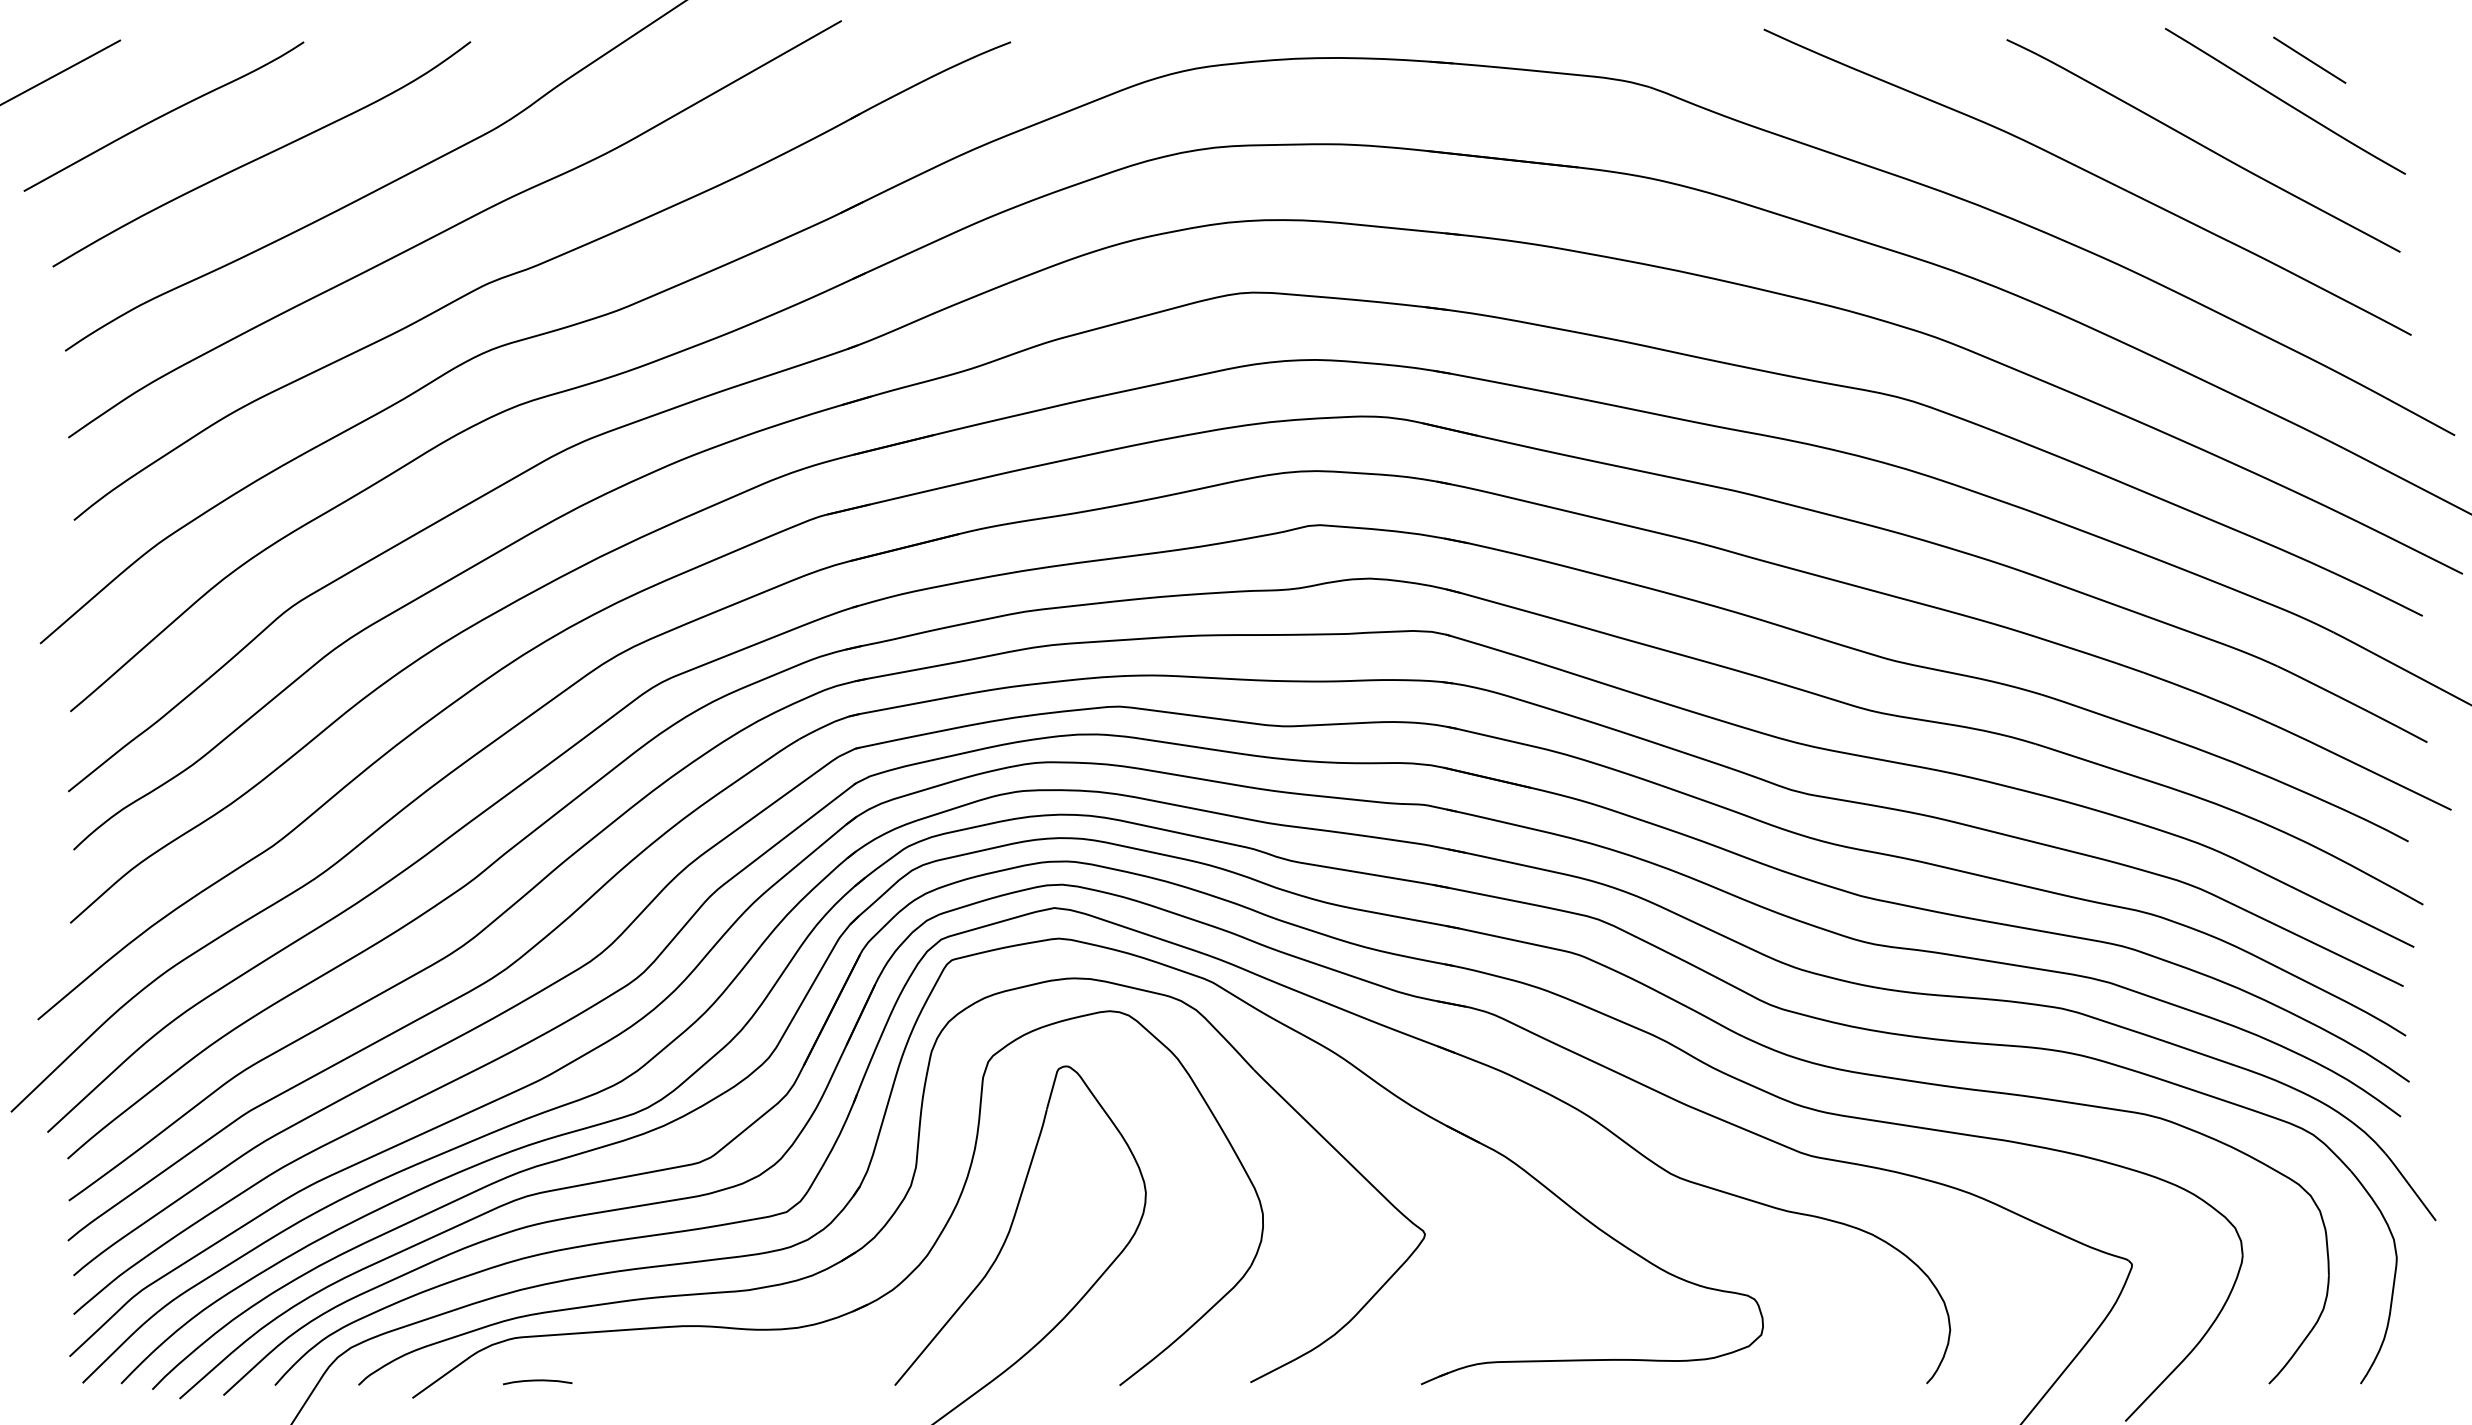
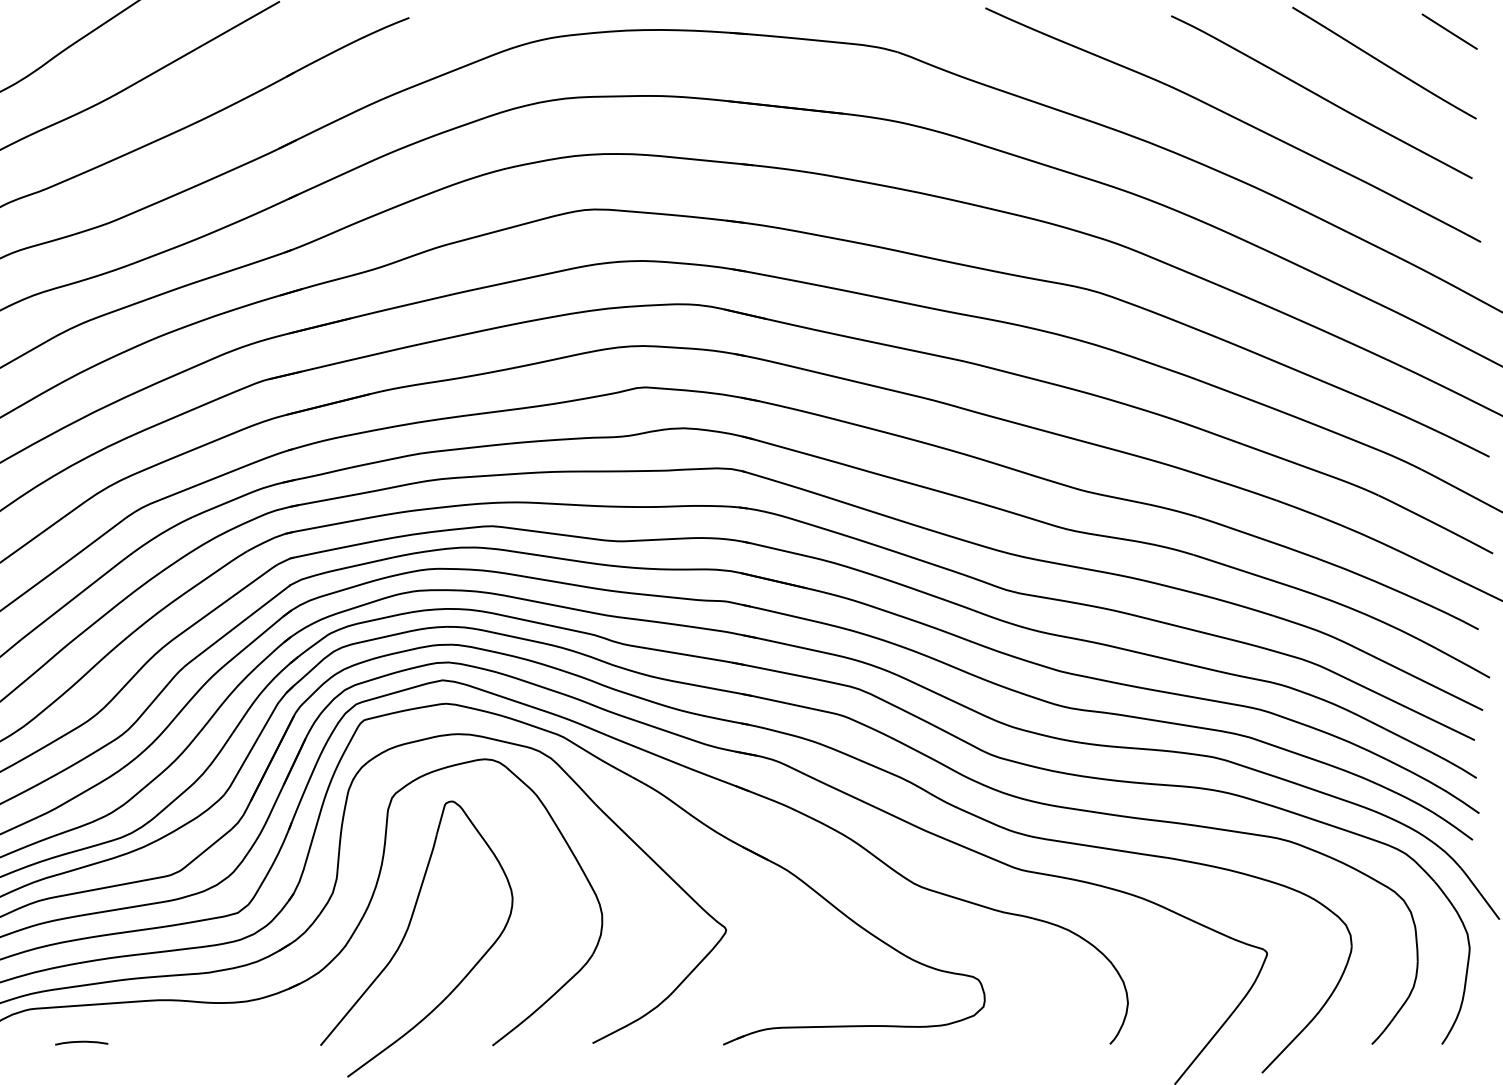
line: (2309, 59) -> (1449, 31), moved
curve: (537, 1381) -> (81, 1042), moved

